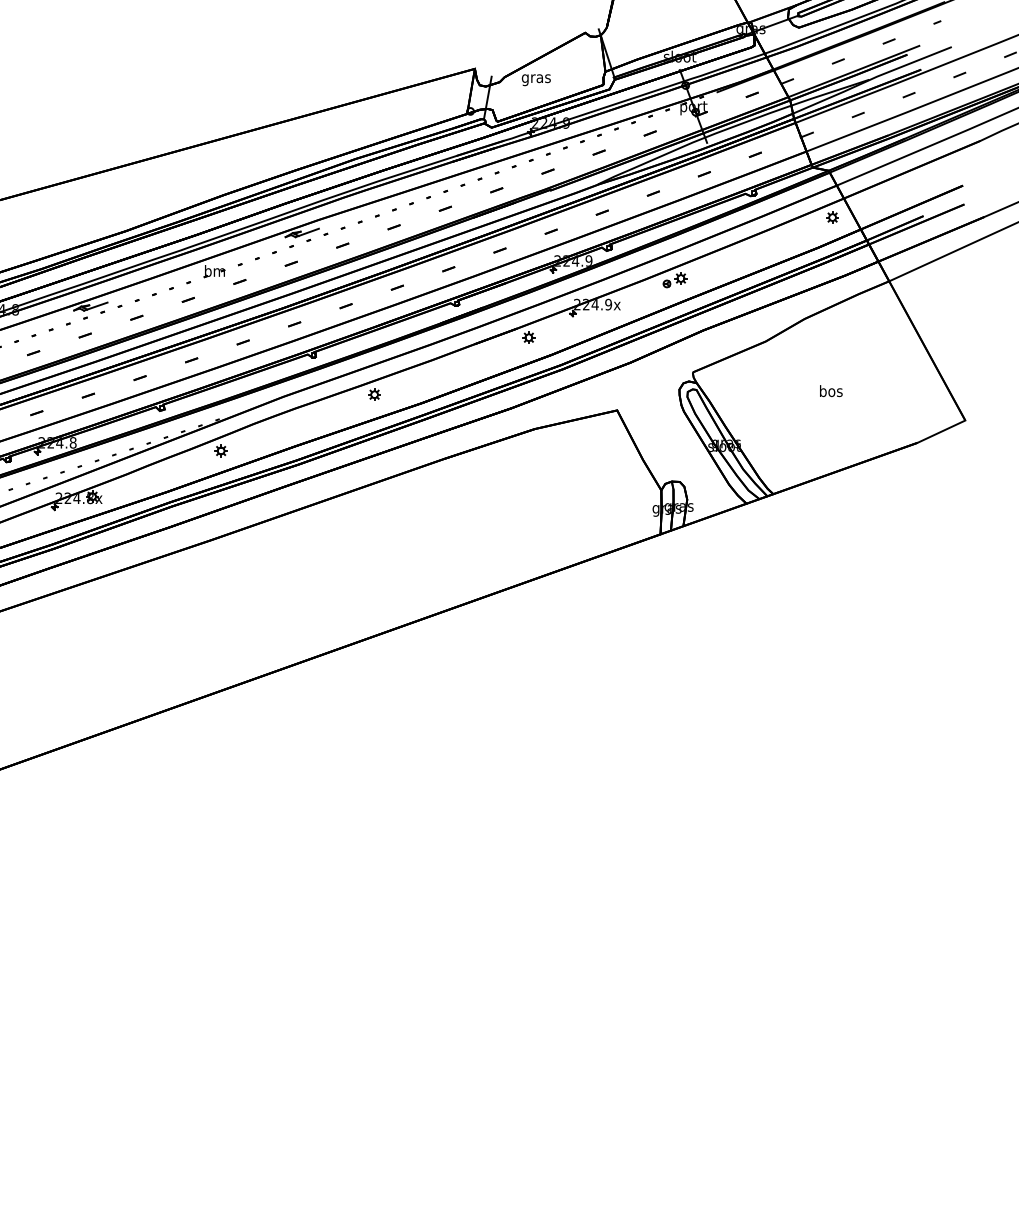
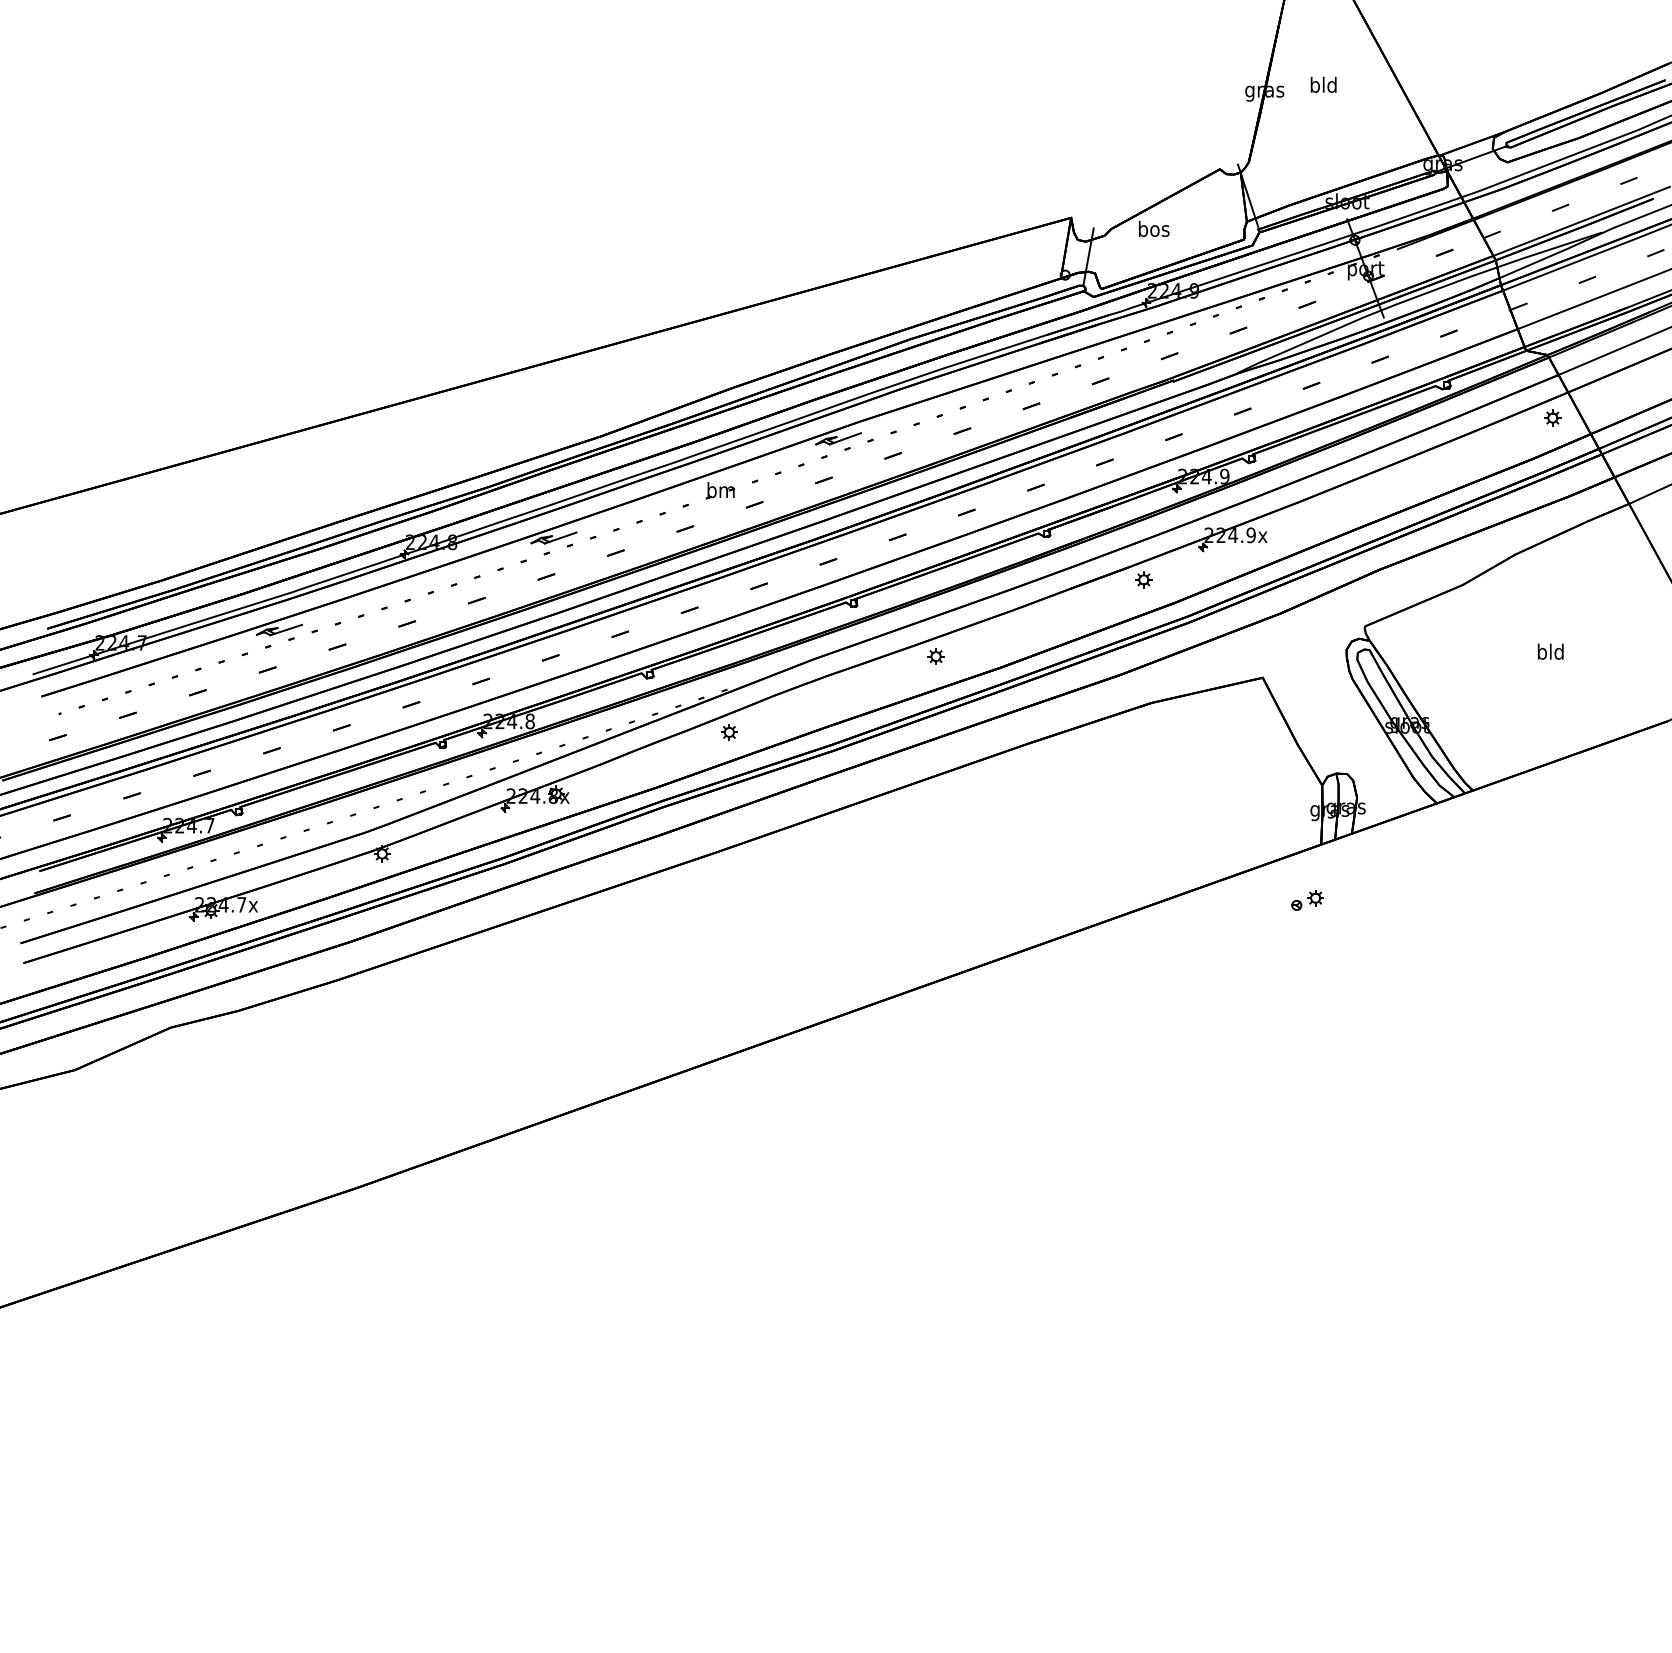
text: (536, 78) -> (1153, 230), gras -> bos
part: (674, 280) -> (1307, 900), moved
text: (830, 390) -> (1550, 651), bos -> bld

